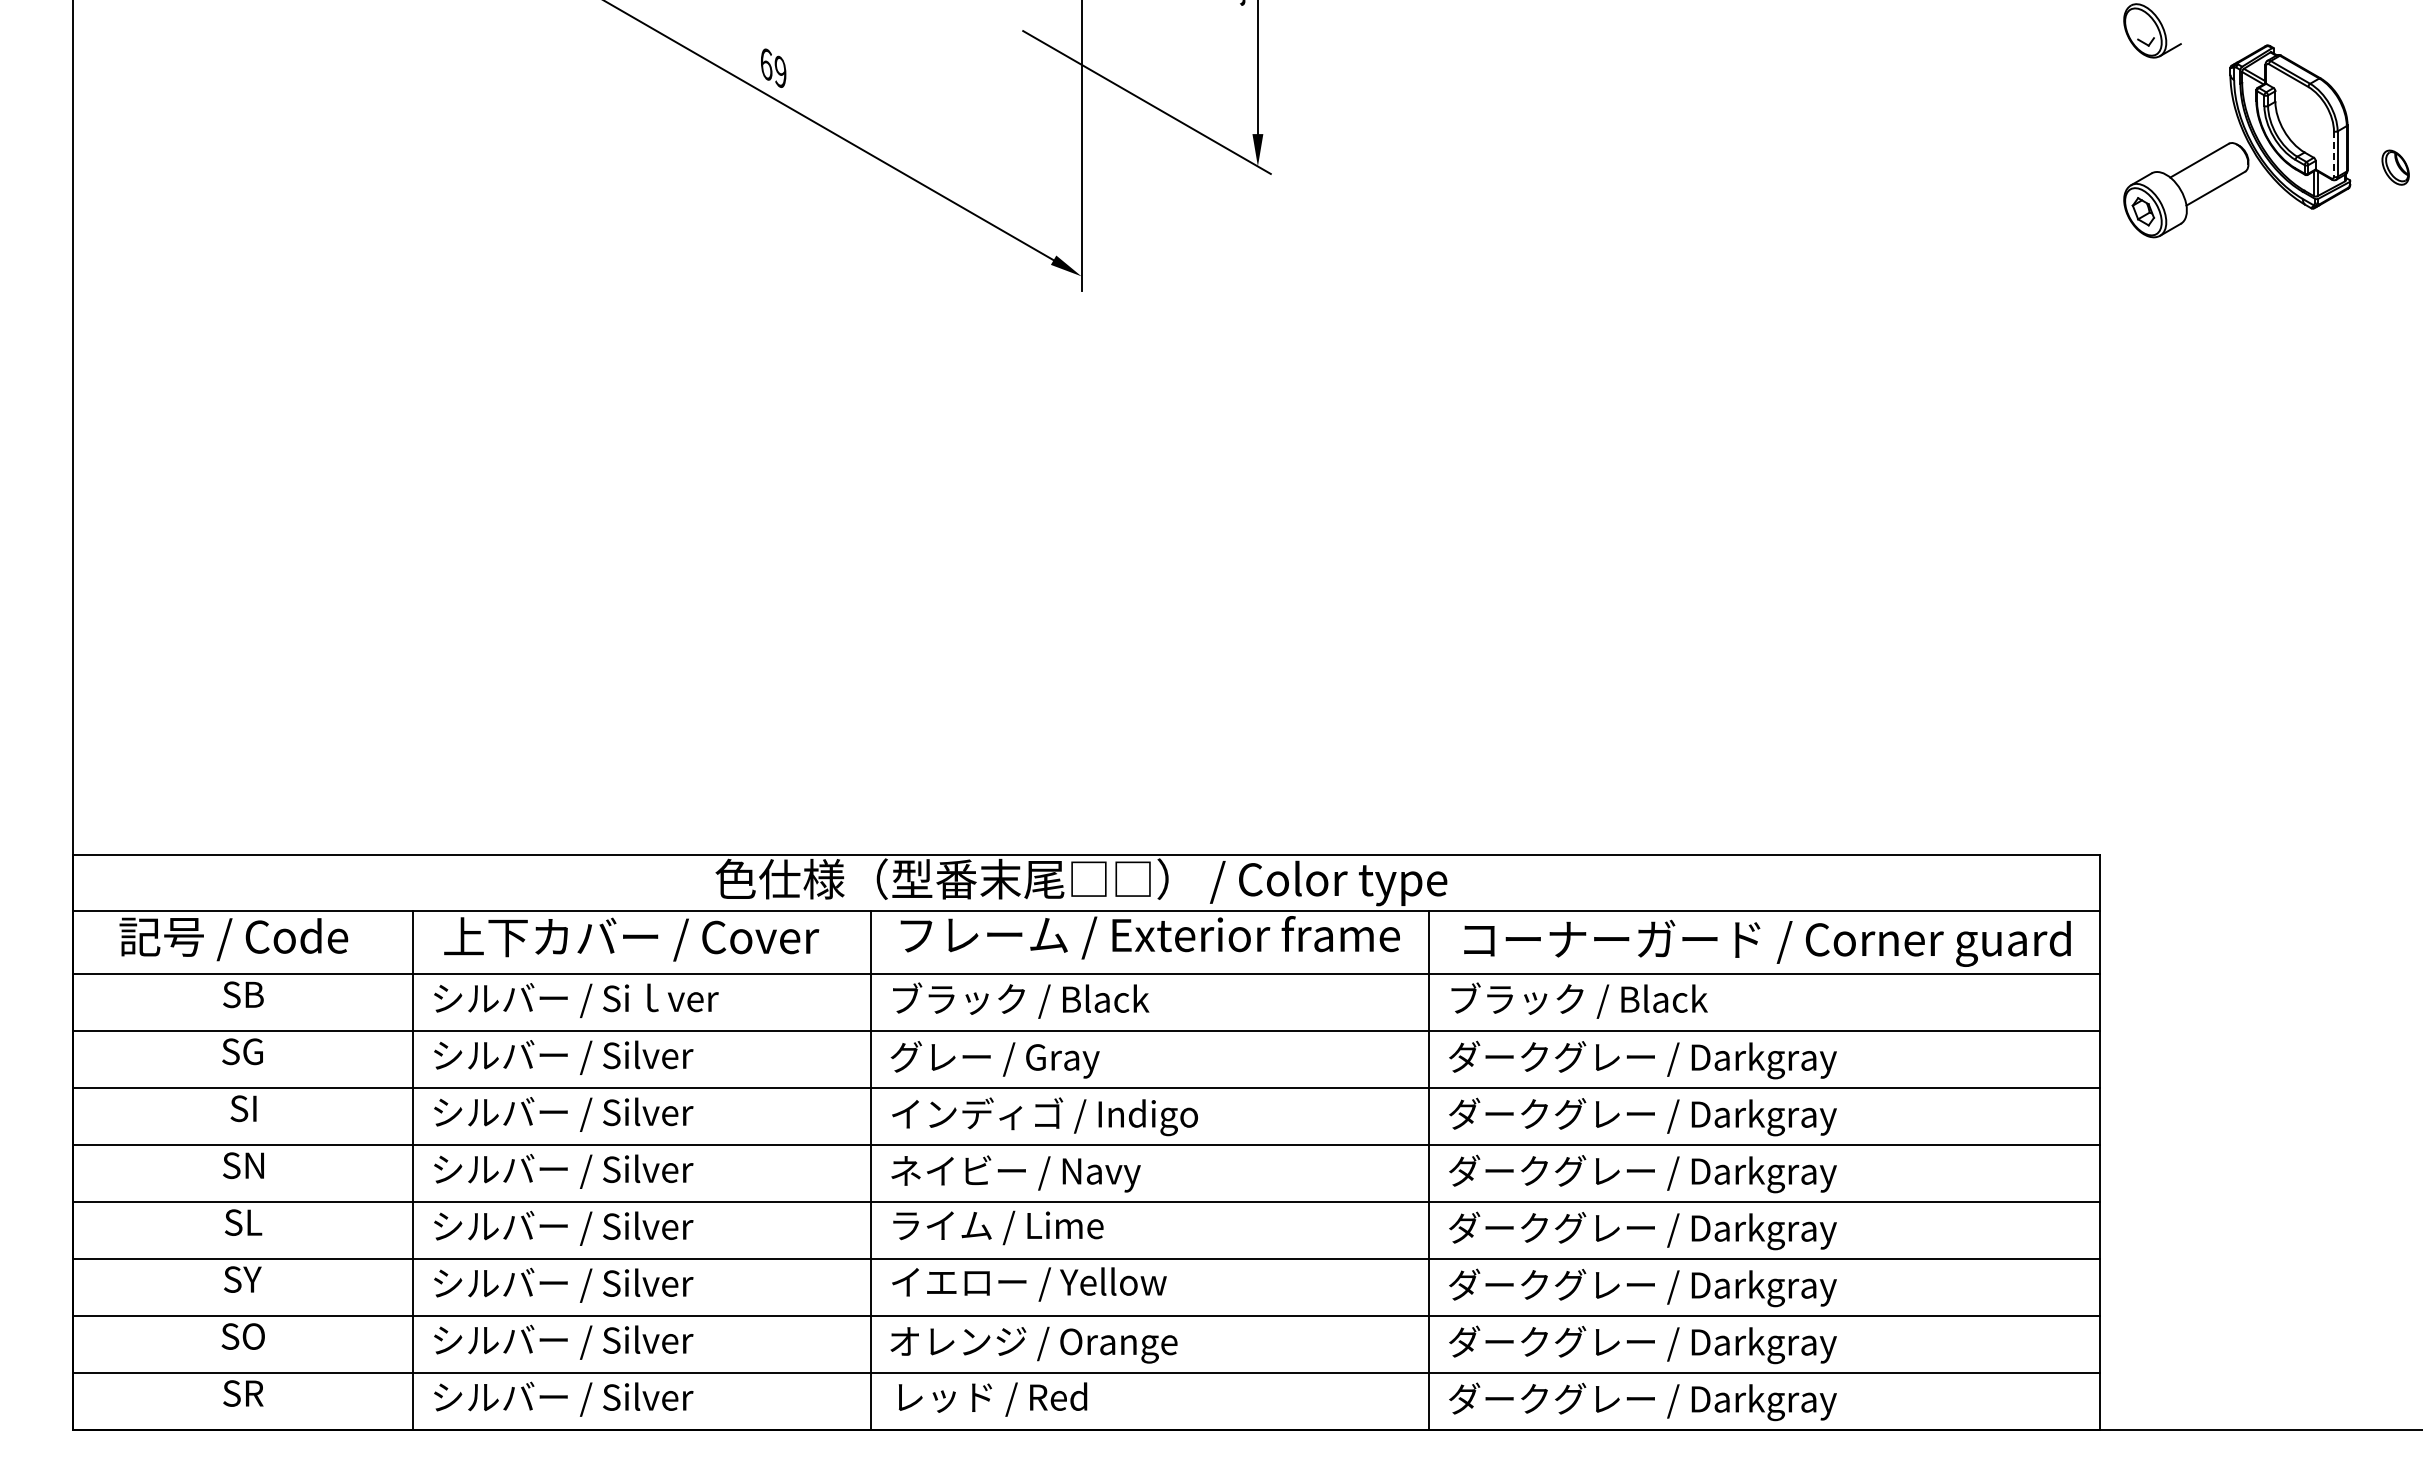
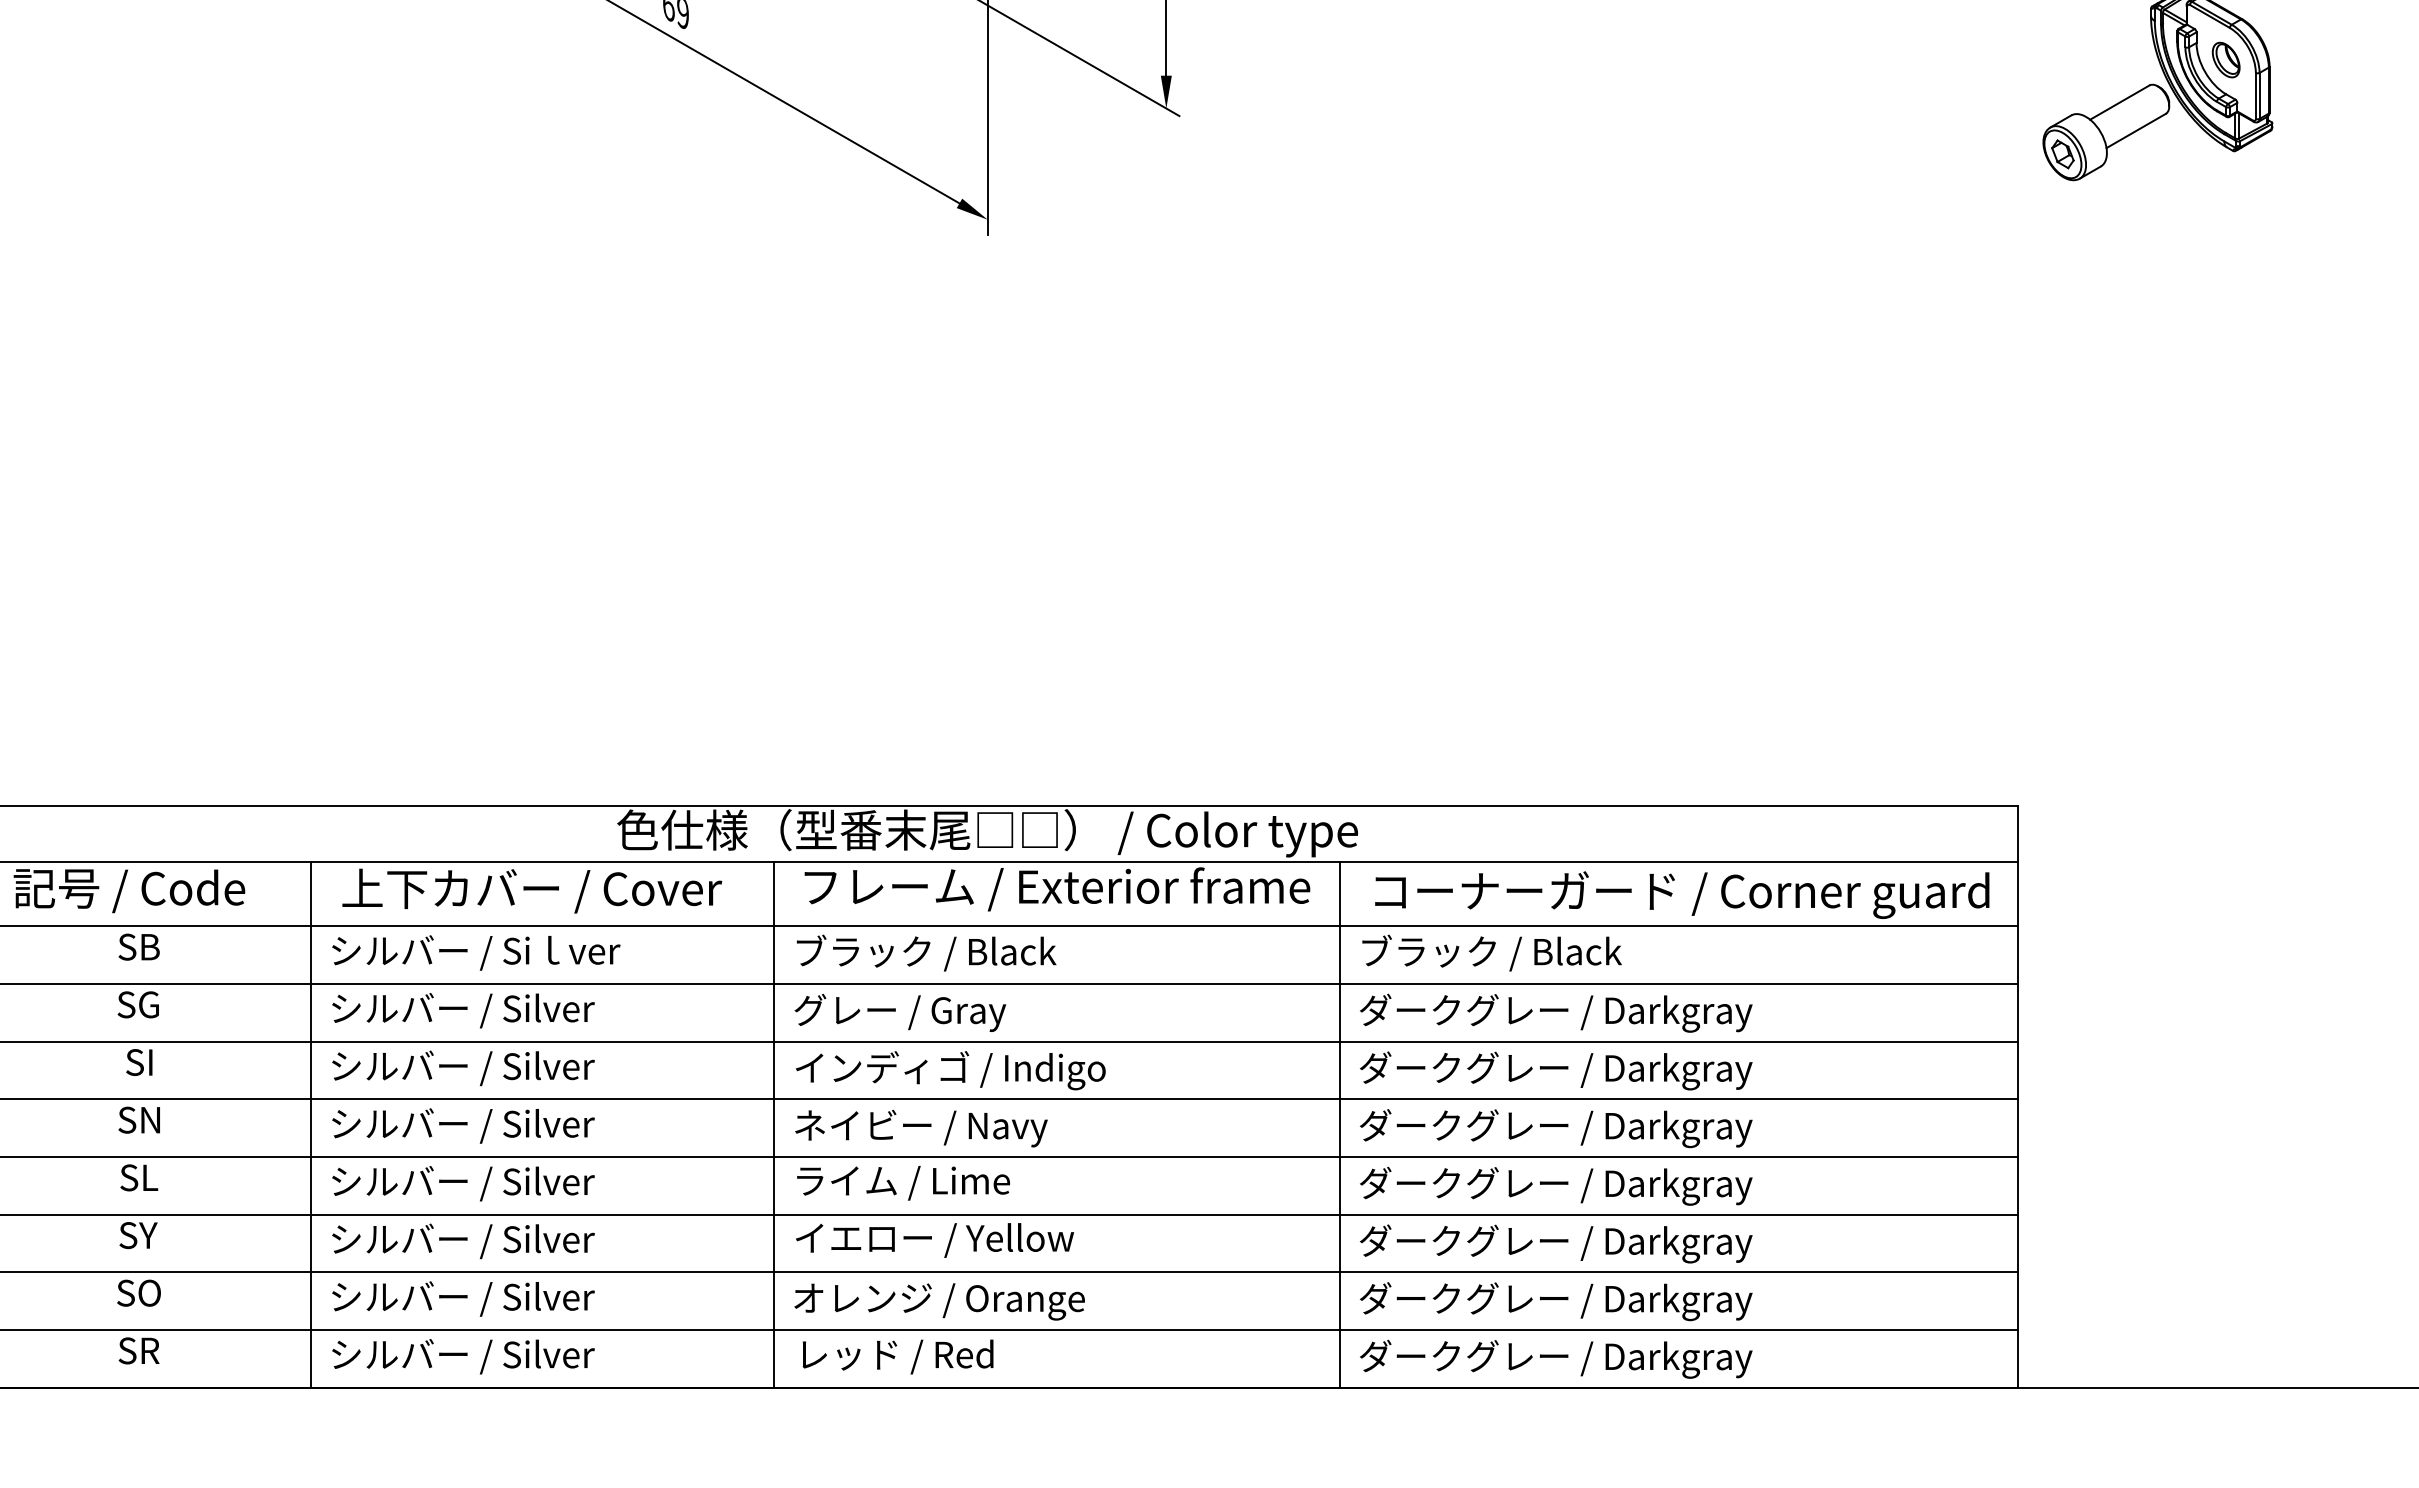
line: (2333, 154) -> (2255, 96), dashed -> solid
part: (2395, 167) -> (2226, 59), moved

